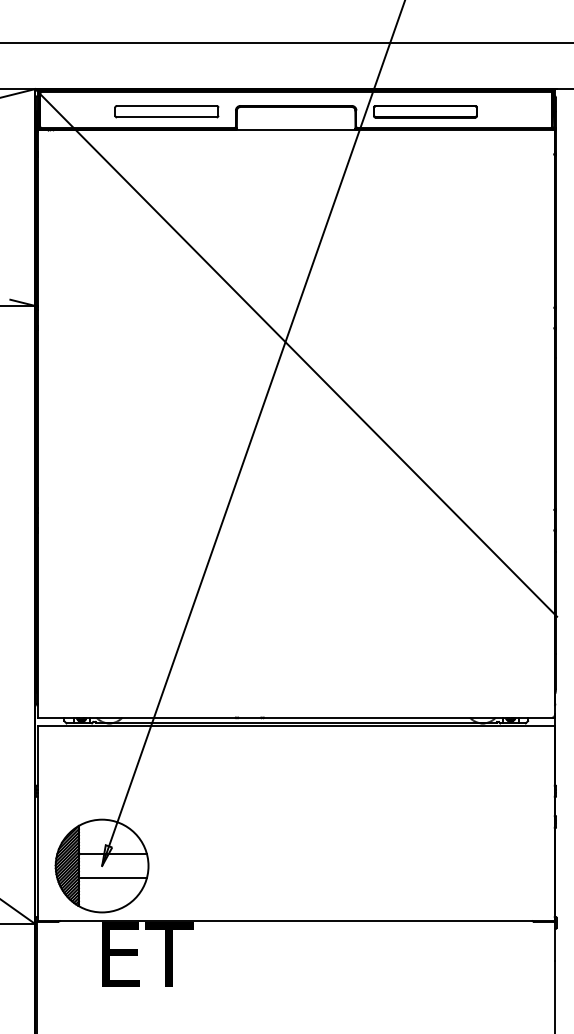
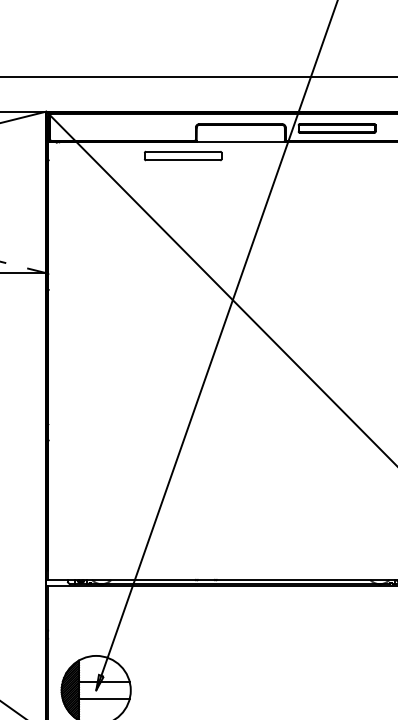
part: (166, 111) -> (182, 155), moved

